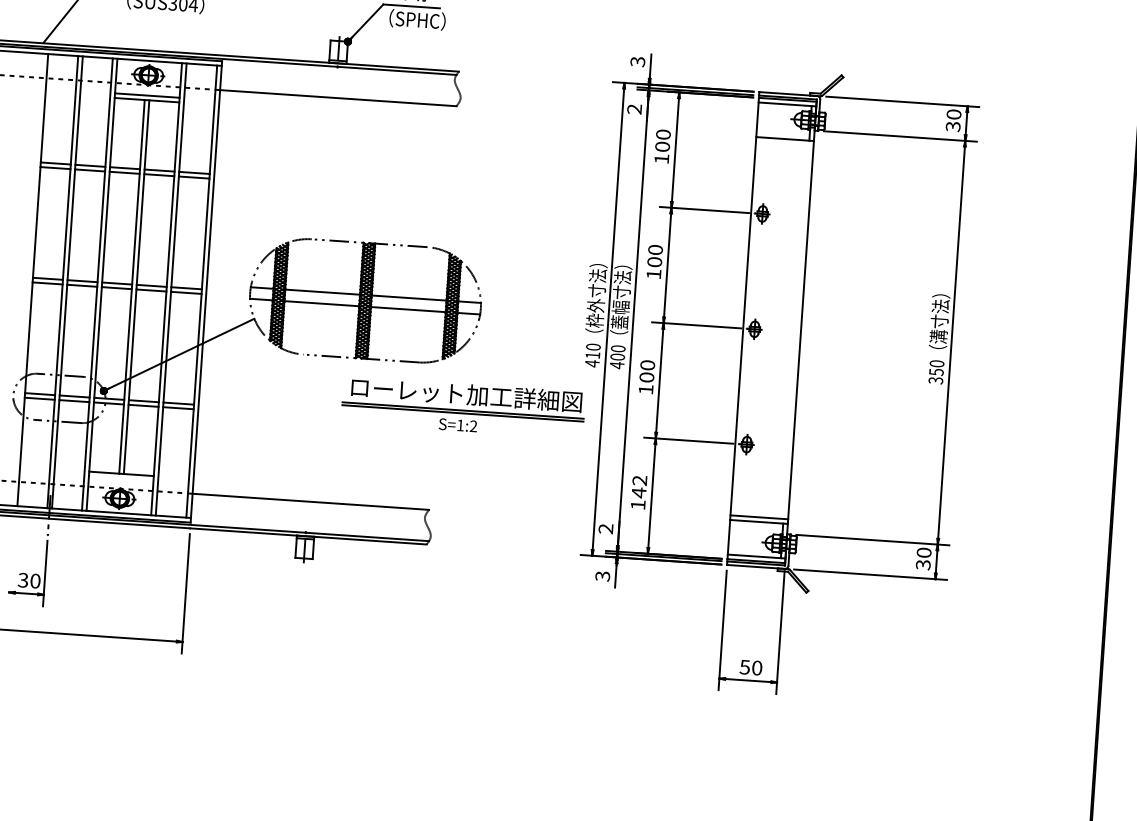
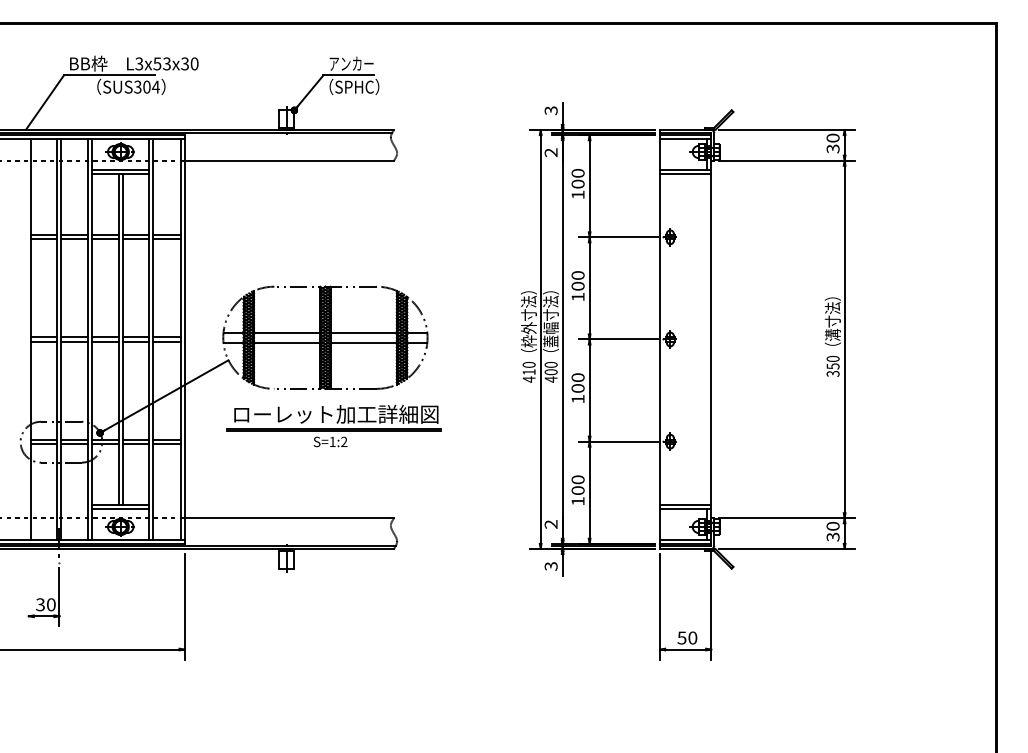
line: (784, 144) -> (685, 174), added
part: (462, 408) -> (333, 426), moved
line: (120, 478) -> (120, 509), added
text: (638, 487) -> (577, 485), 142 -> 100

